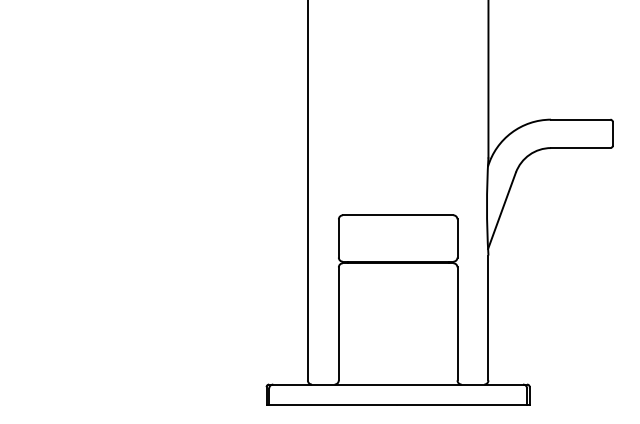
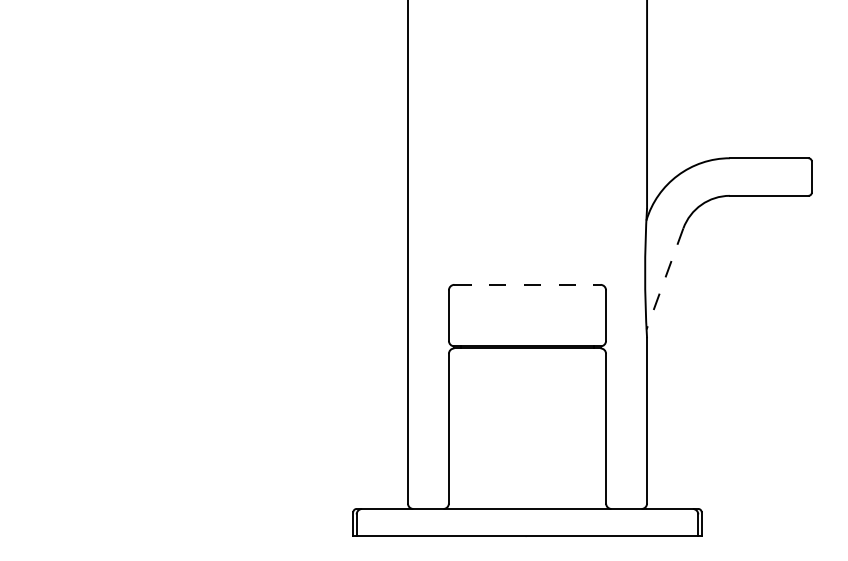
line: (501, 210) -> (664, 278), solid -> dashed
line: (398, 215) -> (527, 284), solid -> dashed

